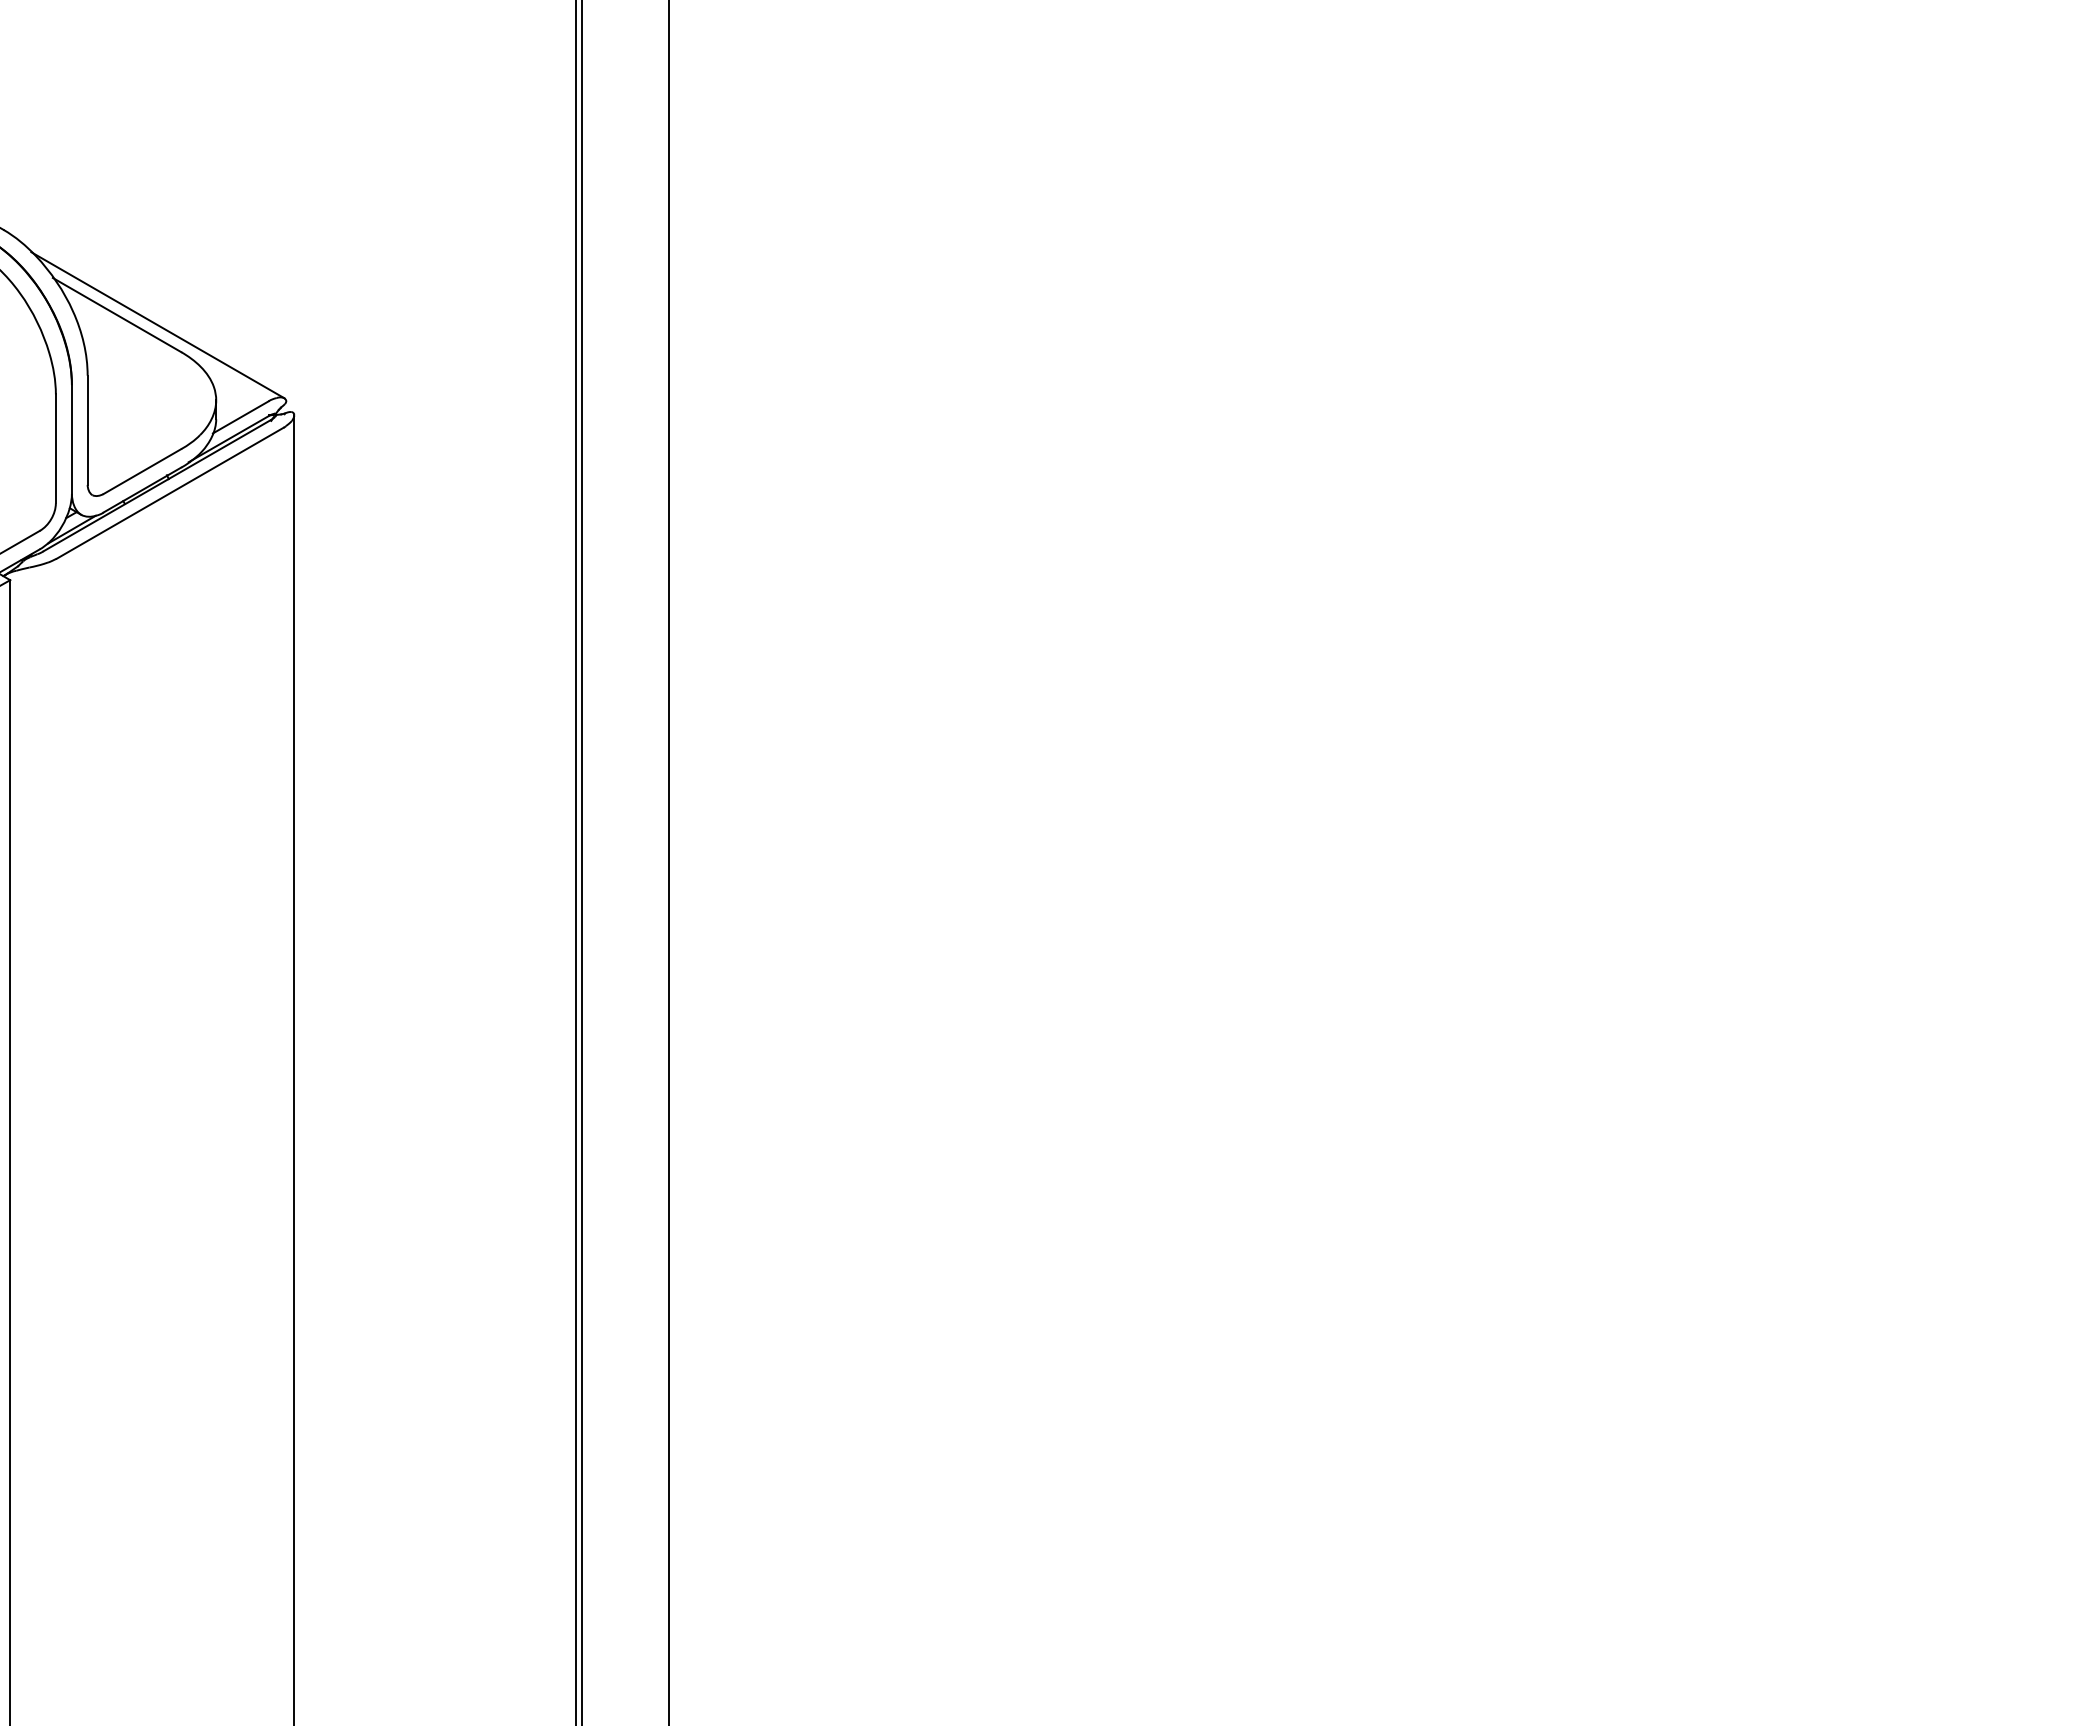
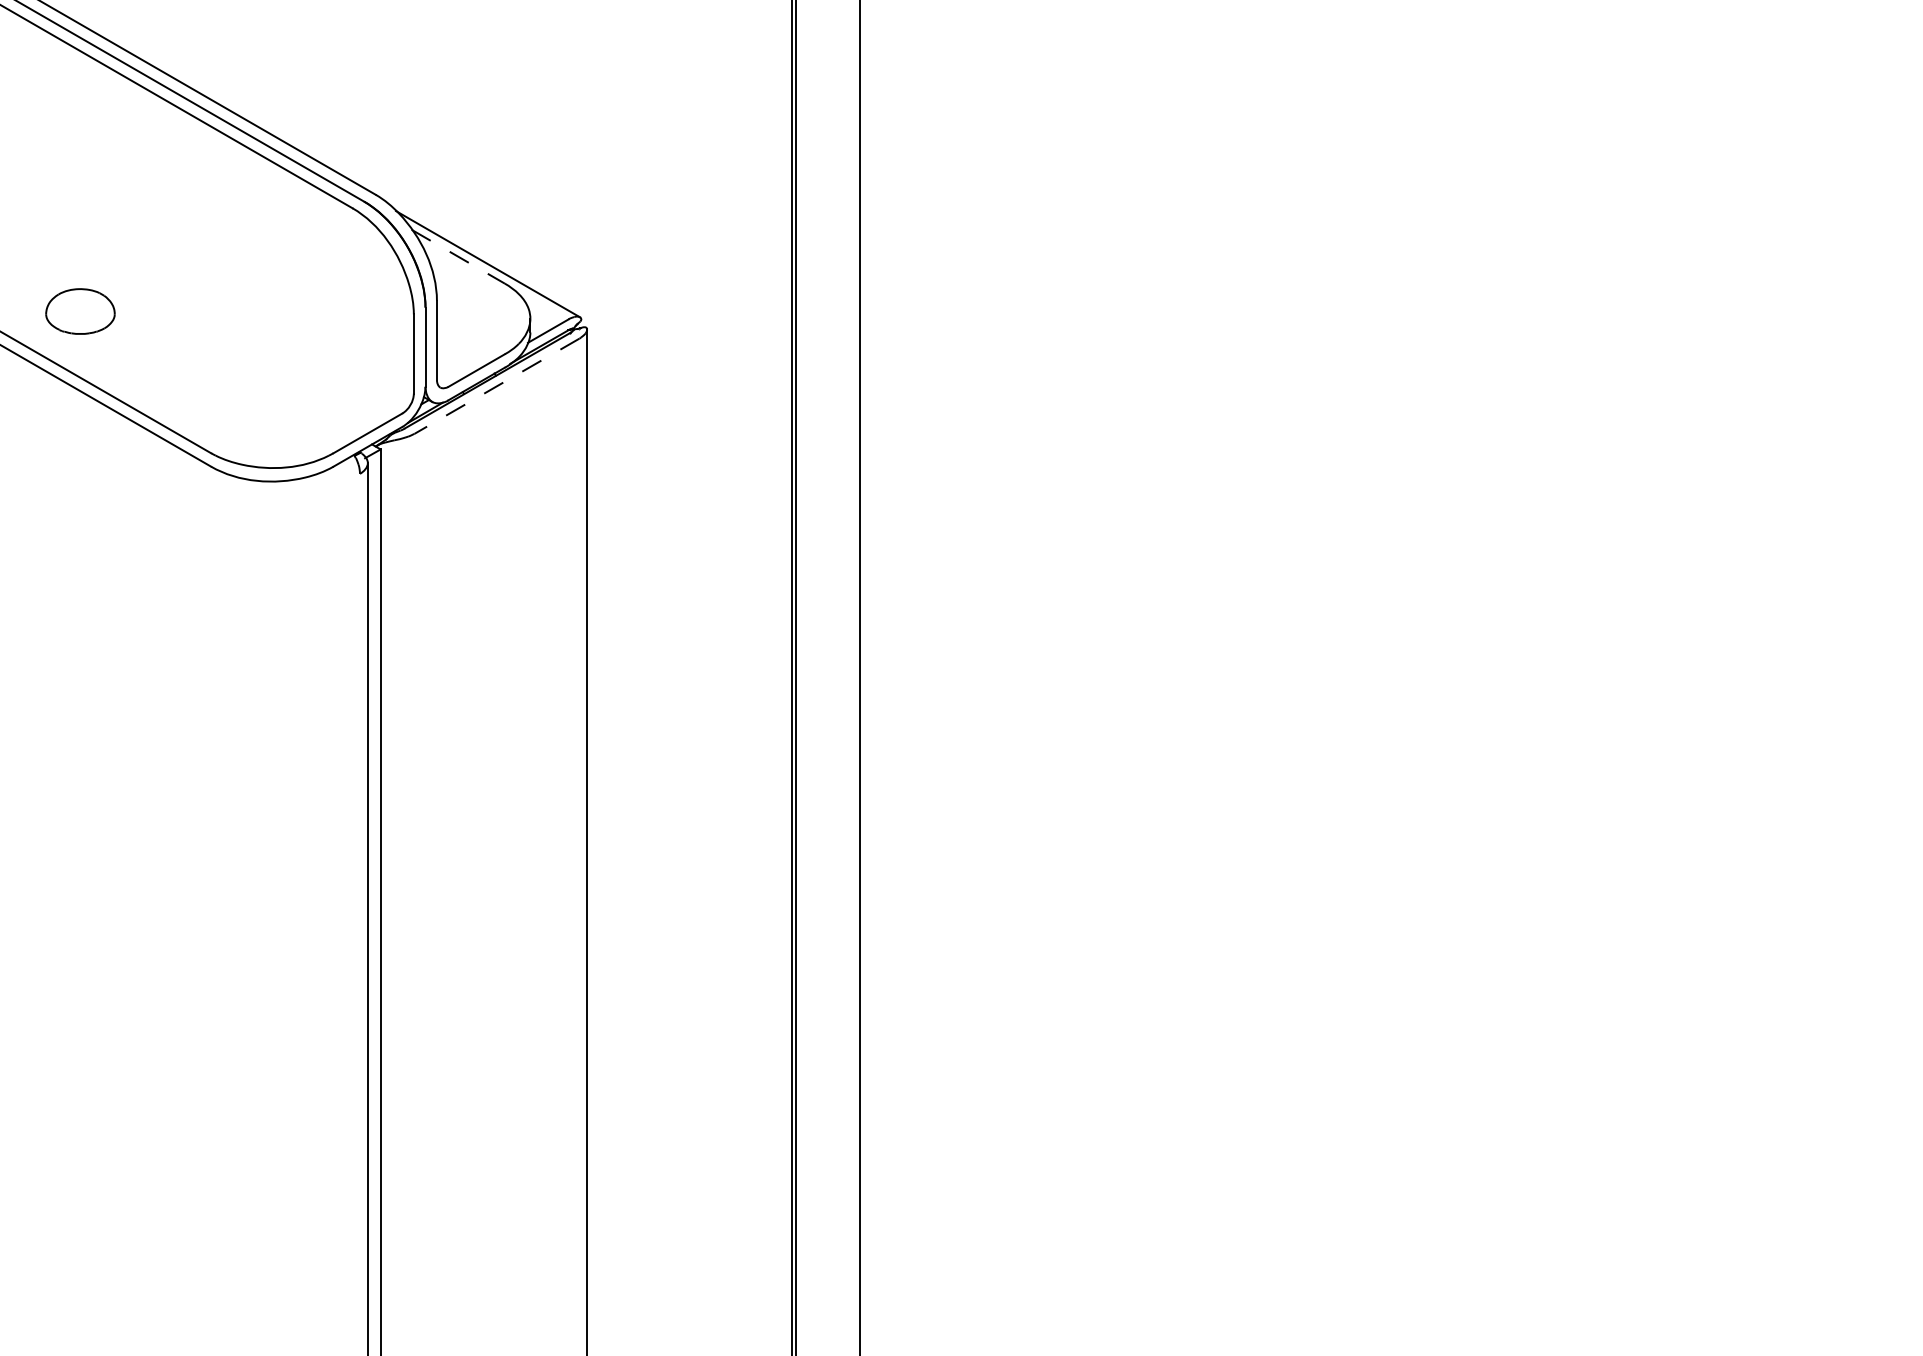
line: (117, 314) -> (458, 256), solid -> dashed
line: (169, 493) -> (496, 386), solid -> dashed

